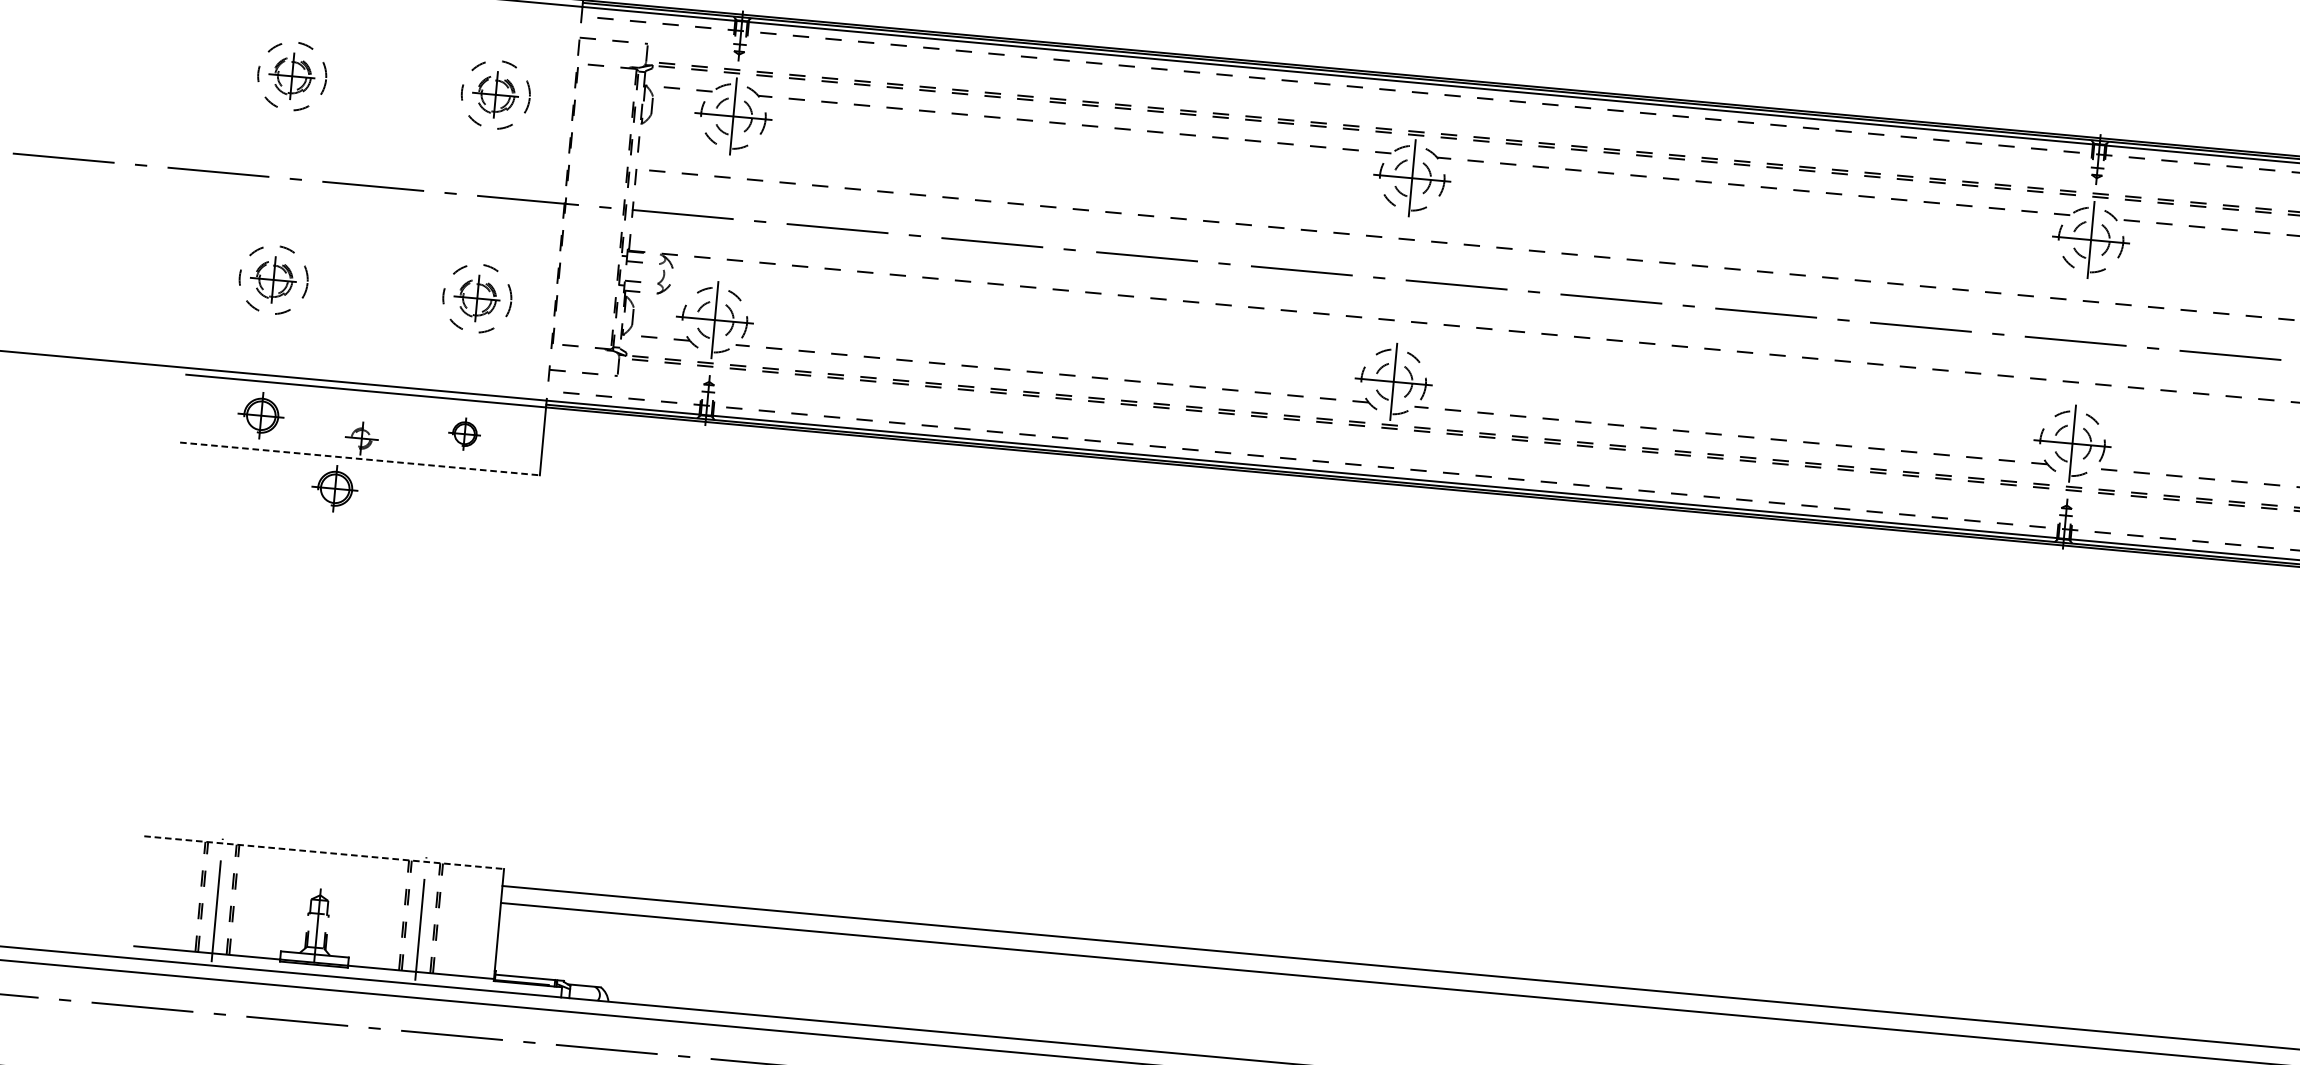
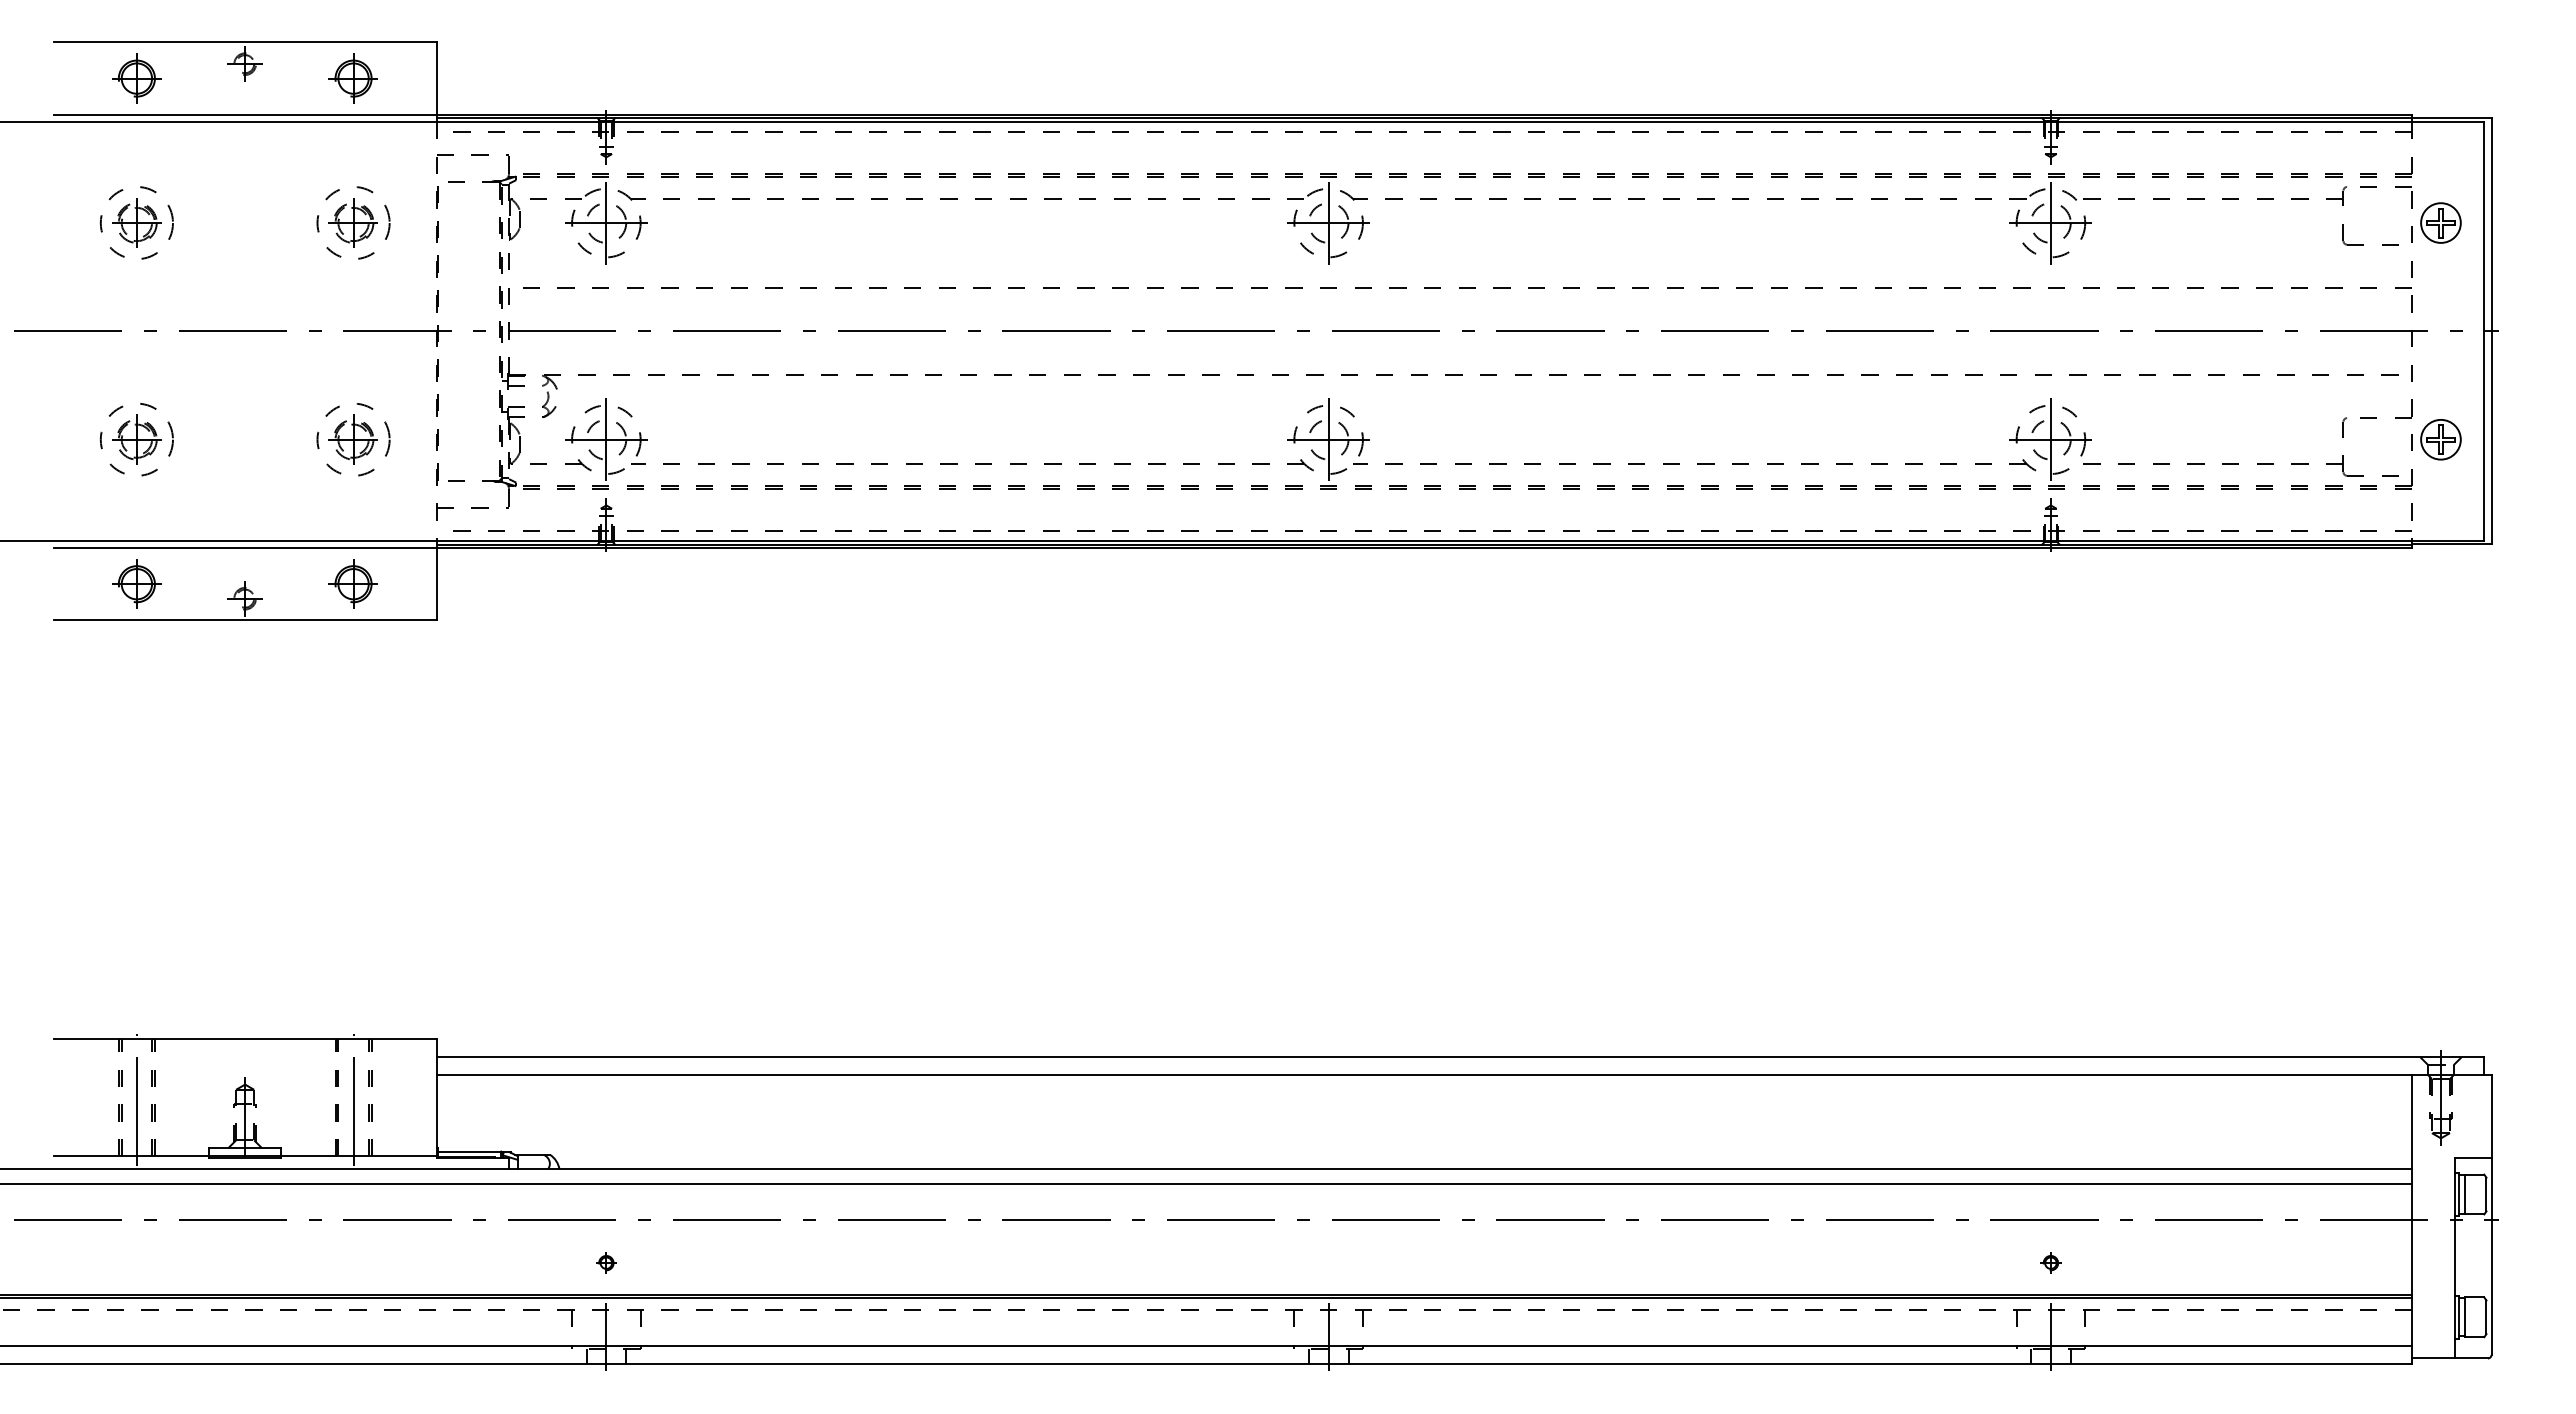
part: (464, 433) -> (352, 583), size x1.43
line: (360, 459) -> (245, 620), dashed -> solid
part: (334, 488) -> (221, 653), removed
line: (324, 852) -> (245, 1039), dashed -> solid

